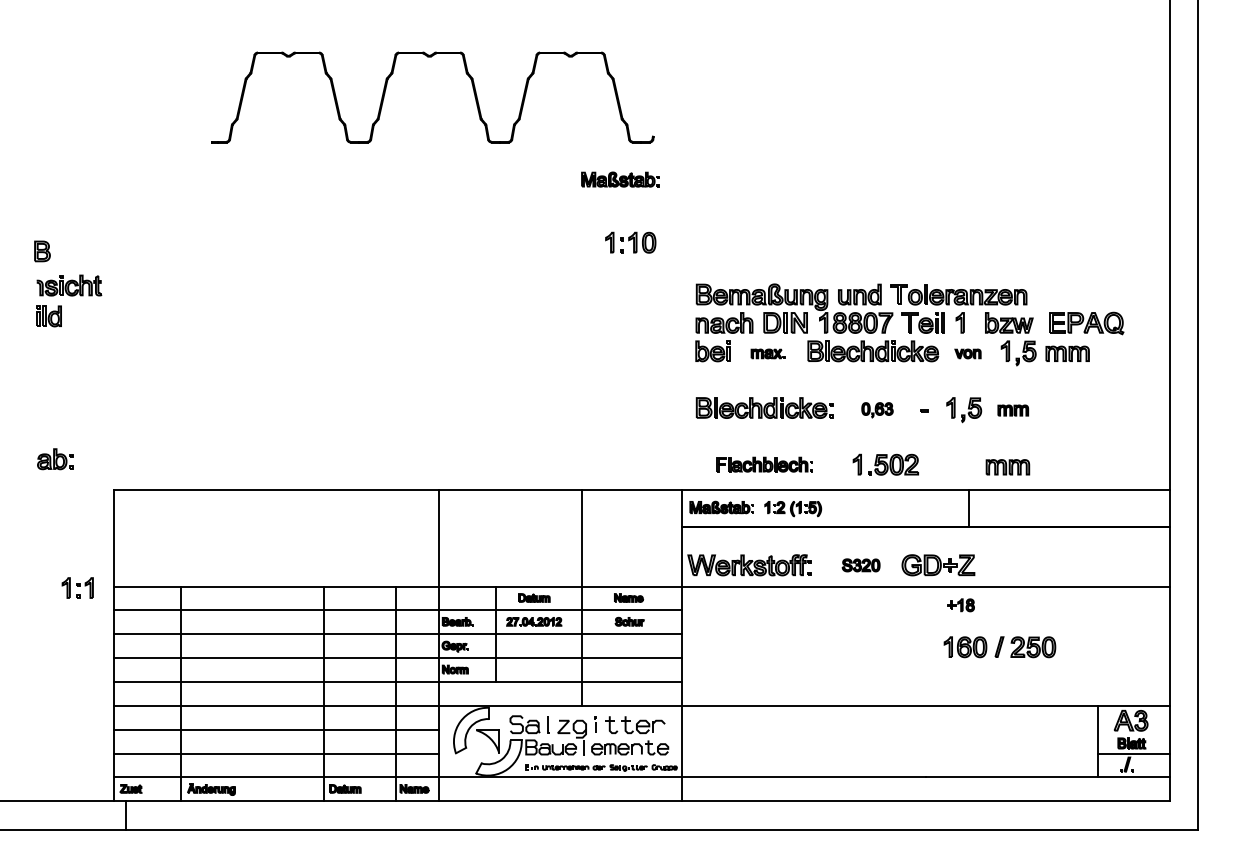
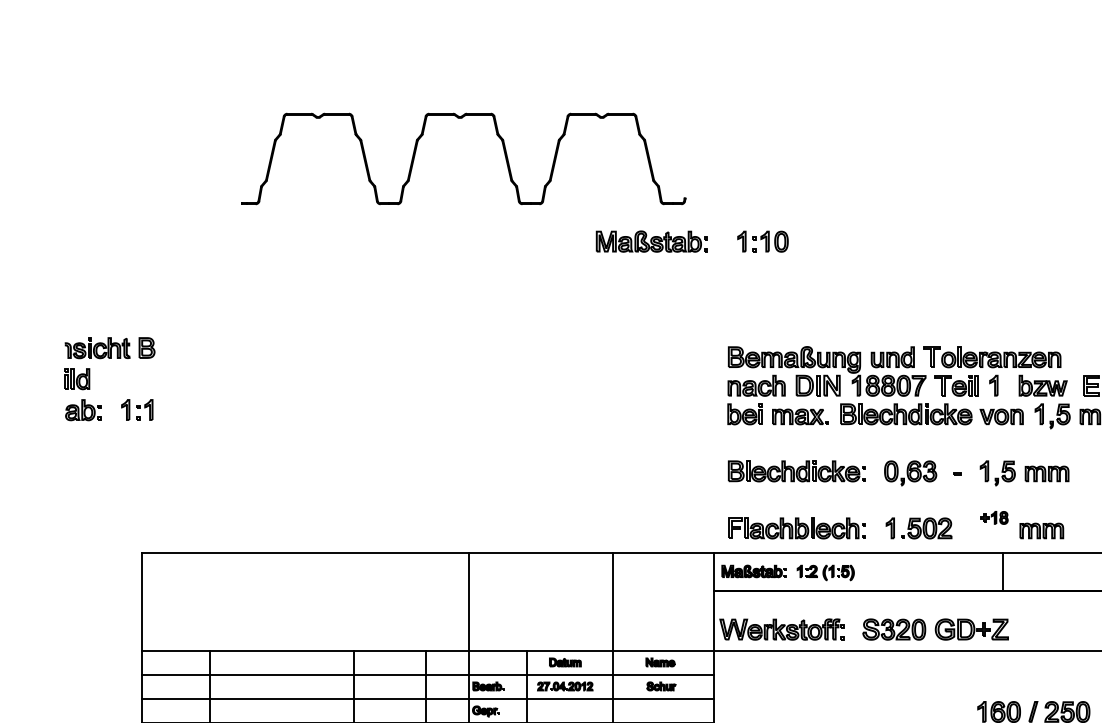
part: (620, 179) -> (652, 241), size x1.43
part: (630, 242) -> (762, 241), moved
part: (42, 251) -> (147, 348), moved
part: (767, 353) -> (799, 416), size x1.67
part: (967, 353) -> (1001, 416), size x1.67
part: (877, 410) -> (910, 473), size x1.67
part: (1013, 410) -> (1047, 473), size x1.43
part: (55, 459) -> (83, 410), moved
part: (764, 464) -> (796, 528), size x1.43
part: (860, 565) -> (893, 629), size x1.67
part: (77, 587) -> (136, 409), moved
part: (960, 605) -> (994, 518), moved

